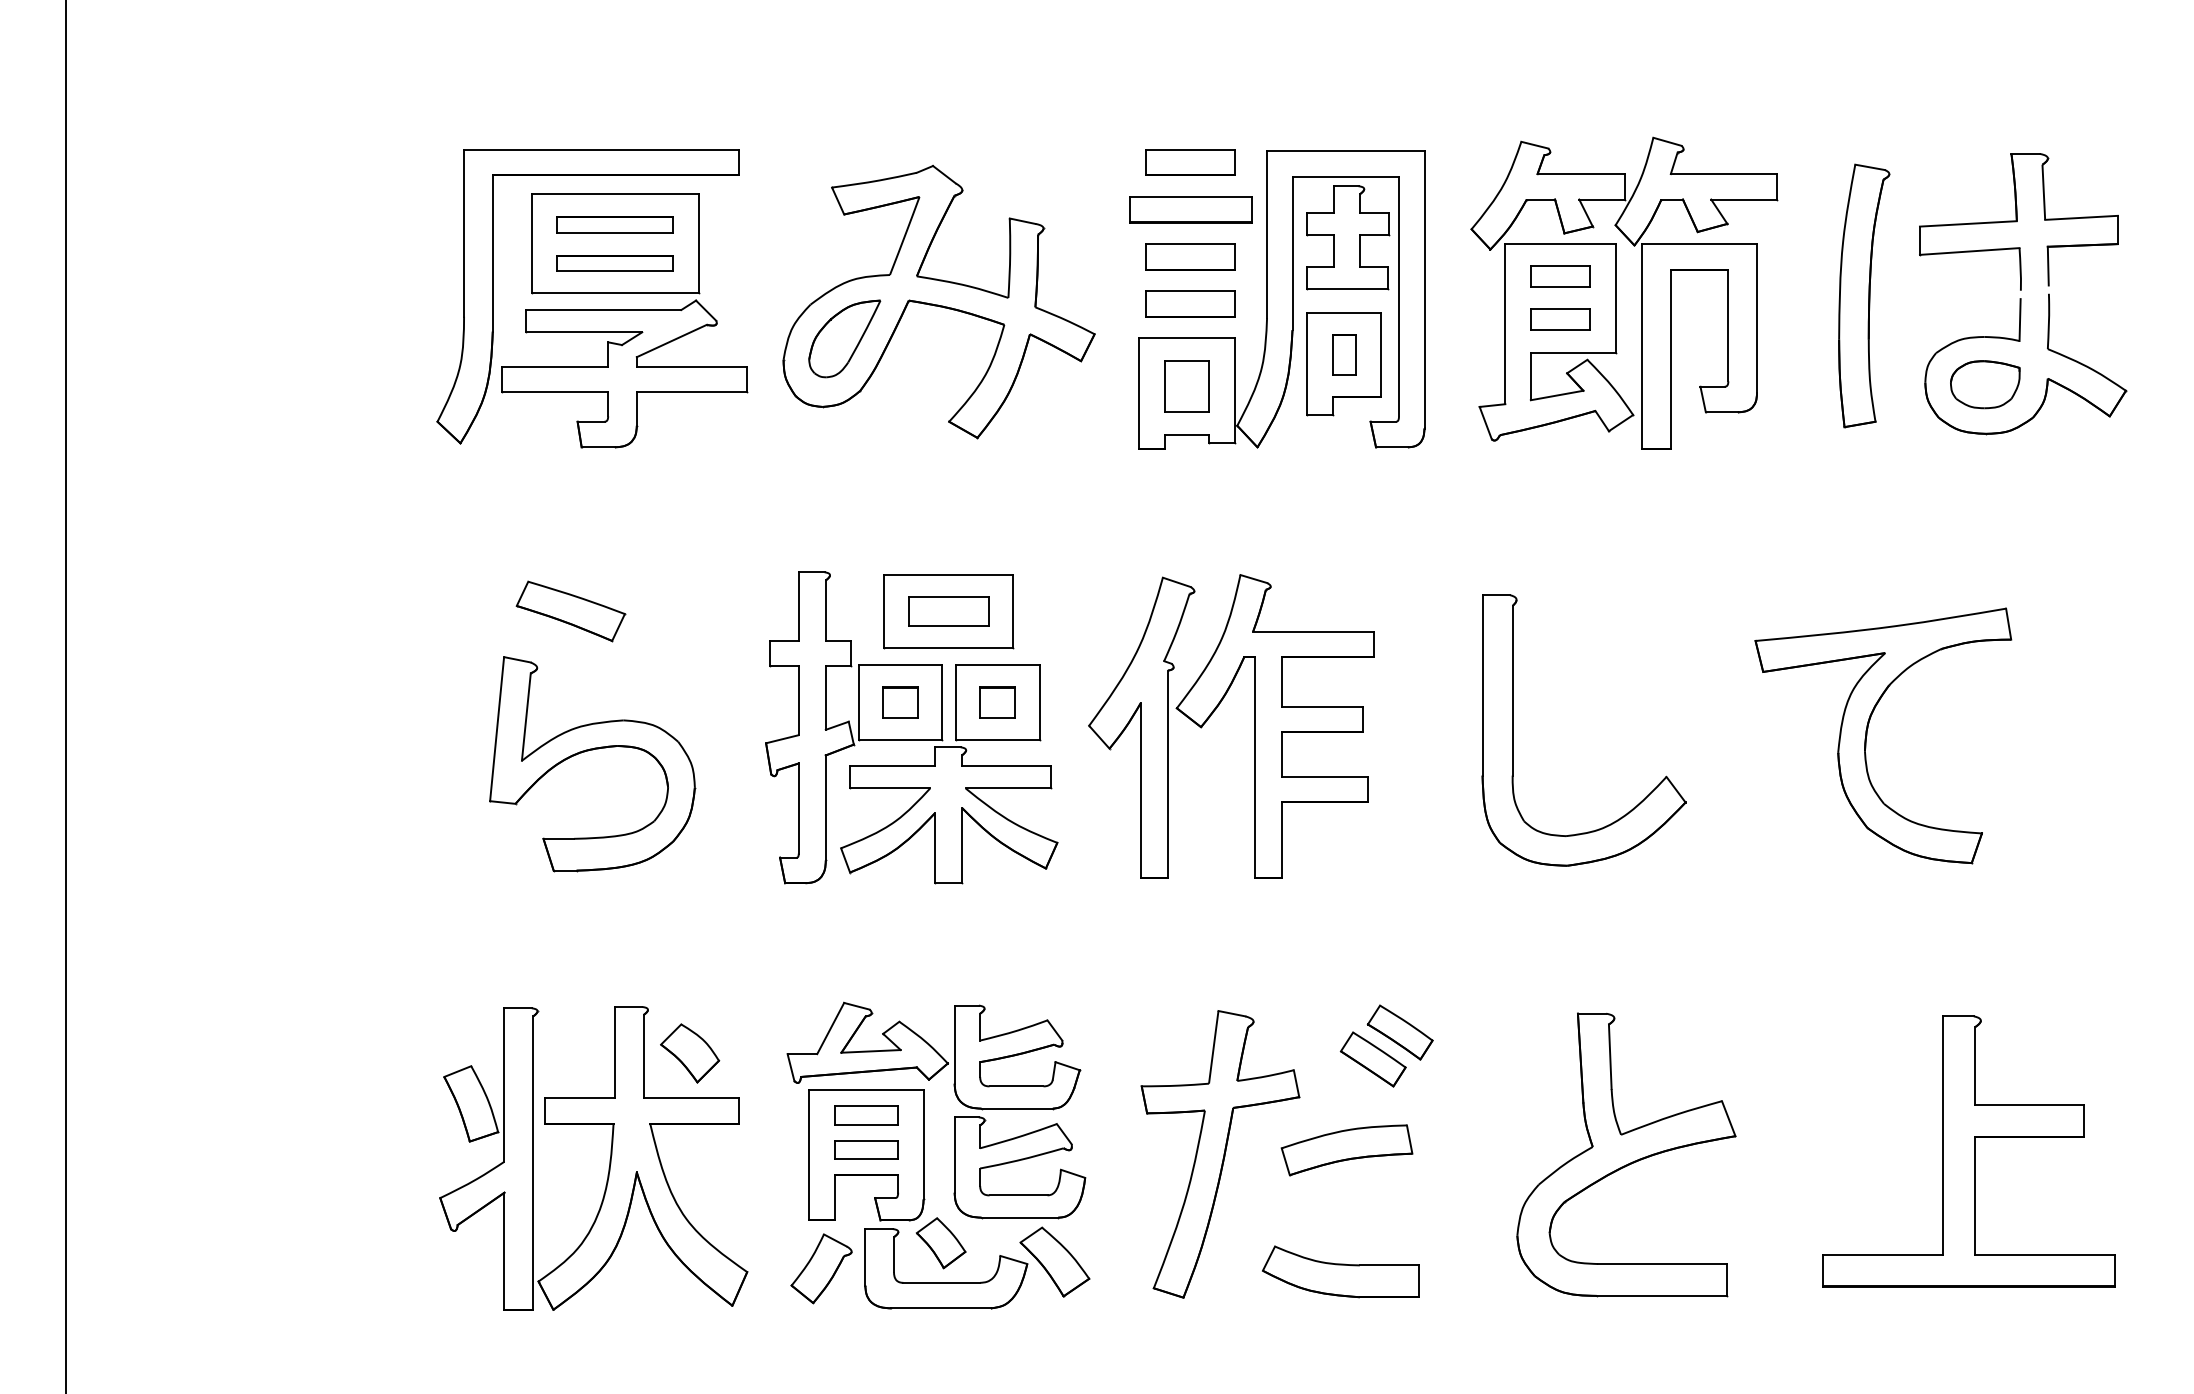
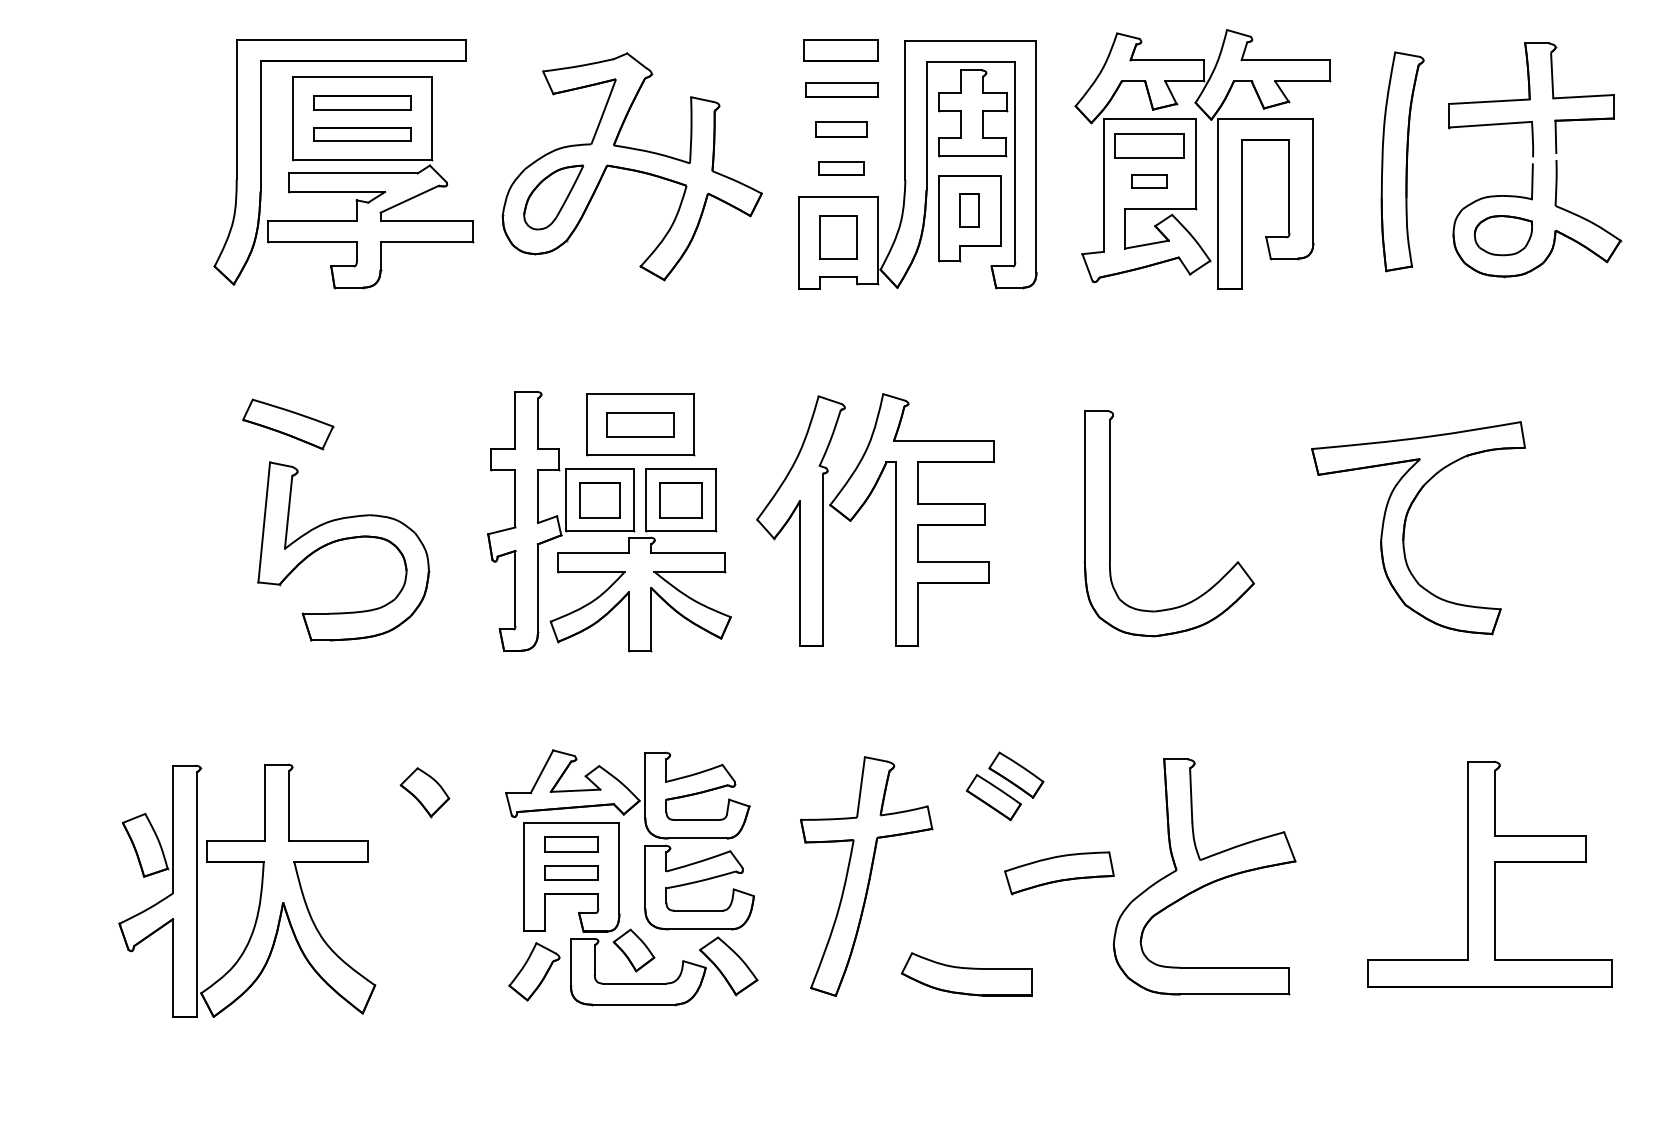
part: (1190, 209) -> (841, 89), size x0.7
part: (1190, 256) -> (841, 128), size x0.7
part: (1560, 276) -> (1149, 145), size x1.4
part: (1190, 303) -> (841, 168), size x0.6
part: (1560, 319) -> (1149, 181), size x0.7
part: (570, 611) -> (287, 424), moved
part: (900, 702) -> (600, 500), size x1.4
part: (997, 702) -> (680, 500), size x1.4
part: (1346, 1150) -> (1058, 873), moved
part: (609, 1159) -> (260, 891), moved

